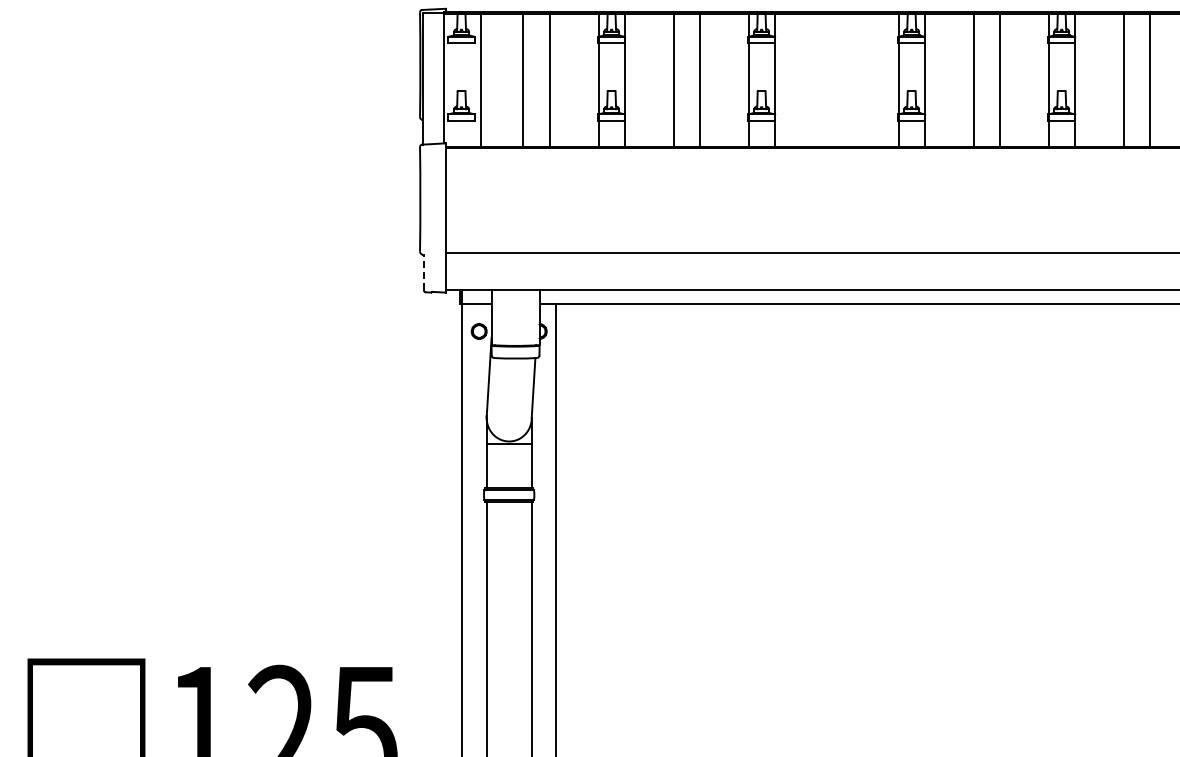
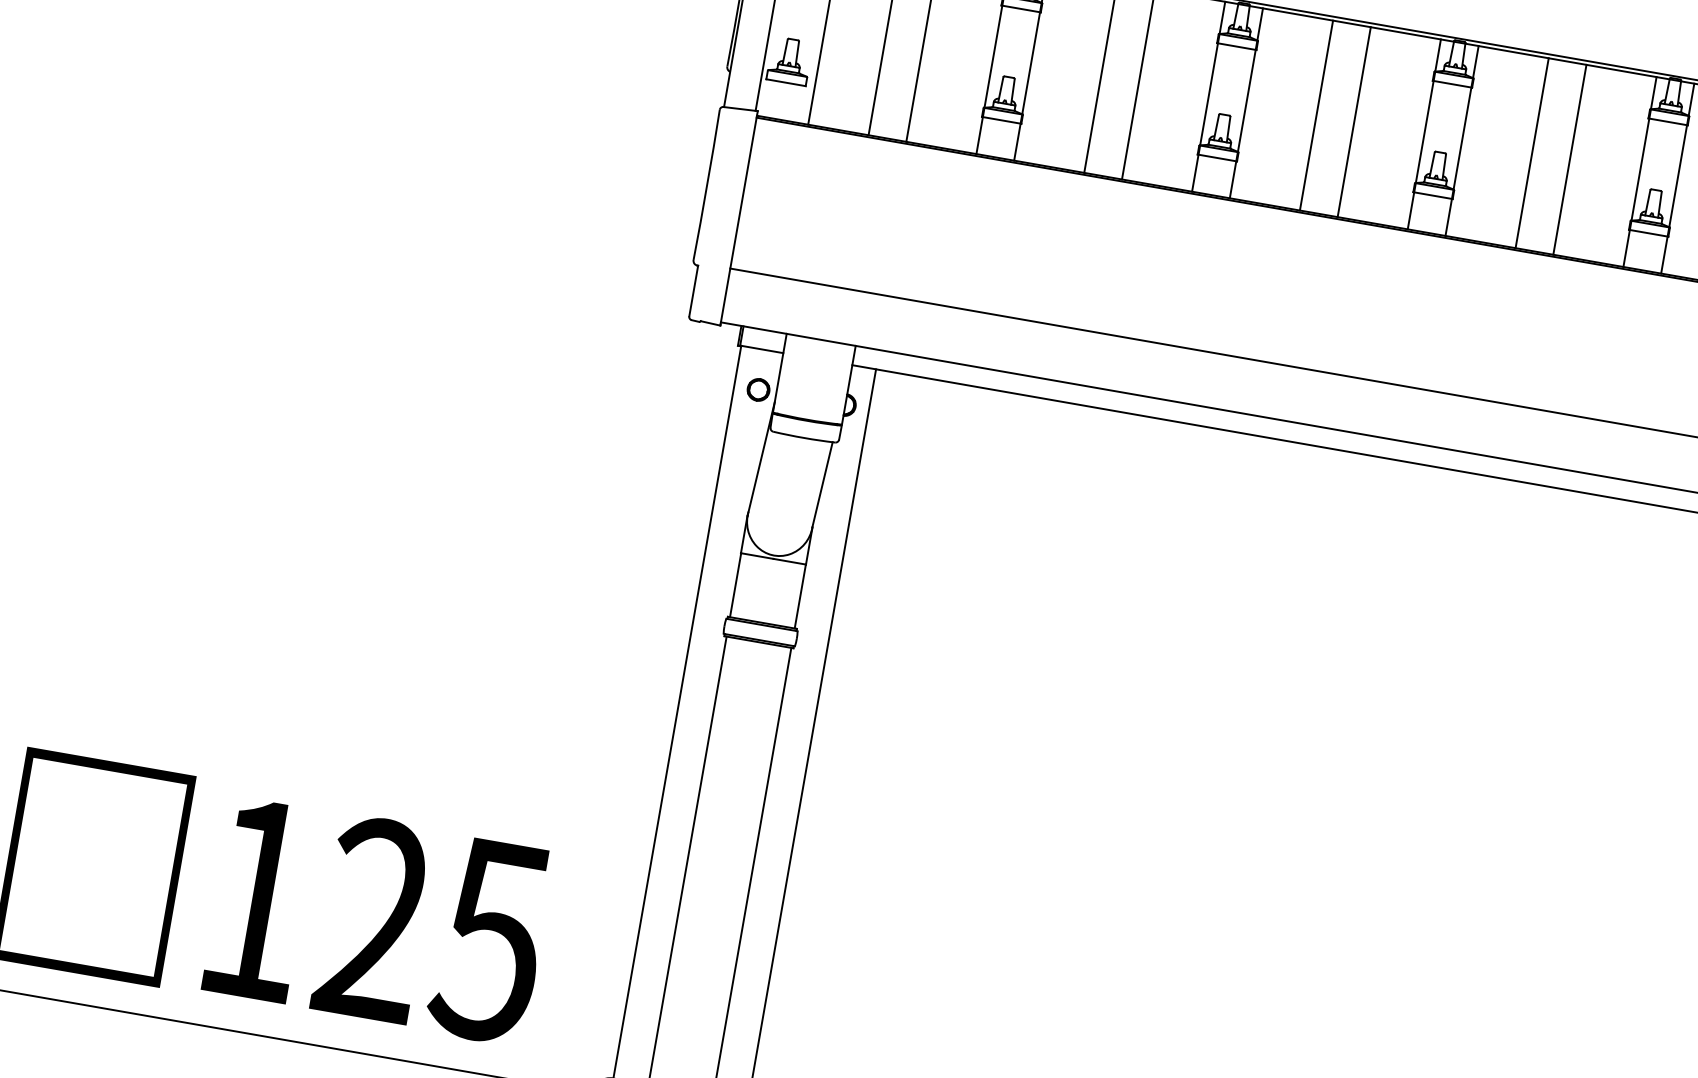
line: (823, 80) -> (1316, 115), added
line: (849, 80) -> (1353, 122), added
line: (423, 272) -> (693, 291), dashed -> solid

